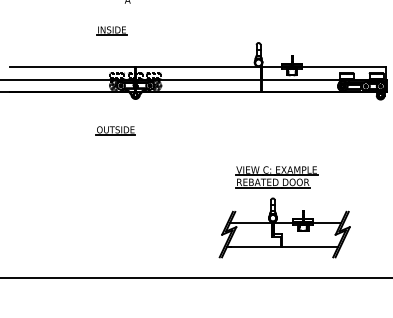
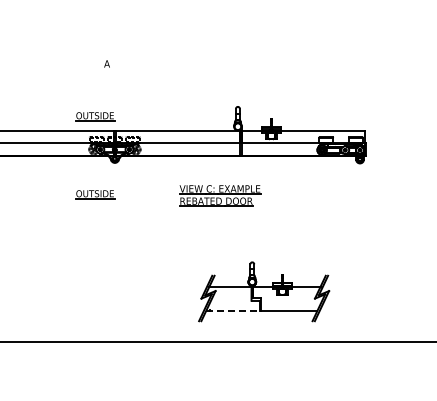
part: (112, 30) -> (91, 94), removed
part: (116, 52) -> (95, 116), added
part: (277, 176) -> (220, 195), moved
line: (253, 247) -> (232, 311), solid -> dashed

